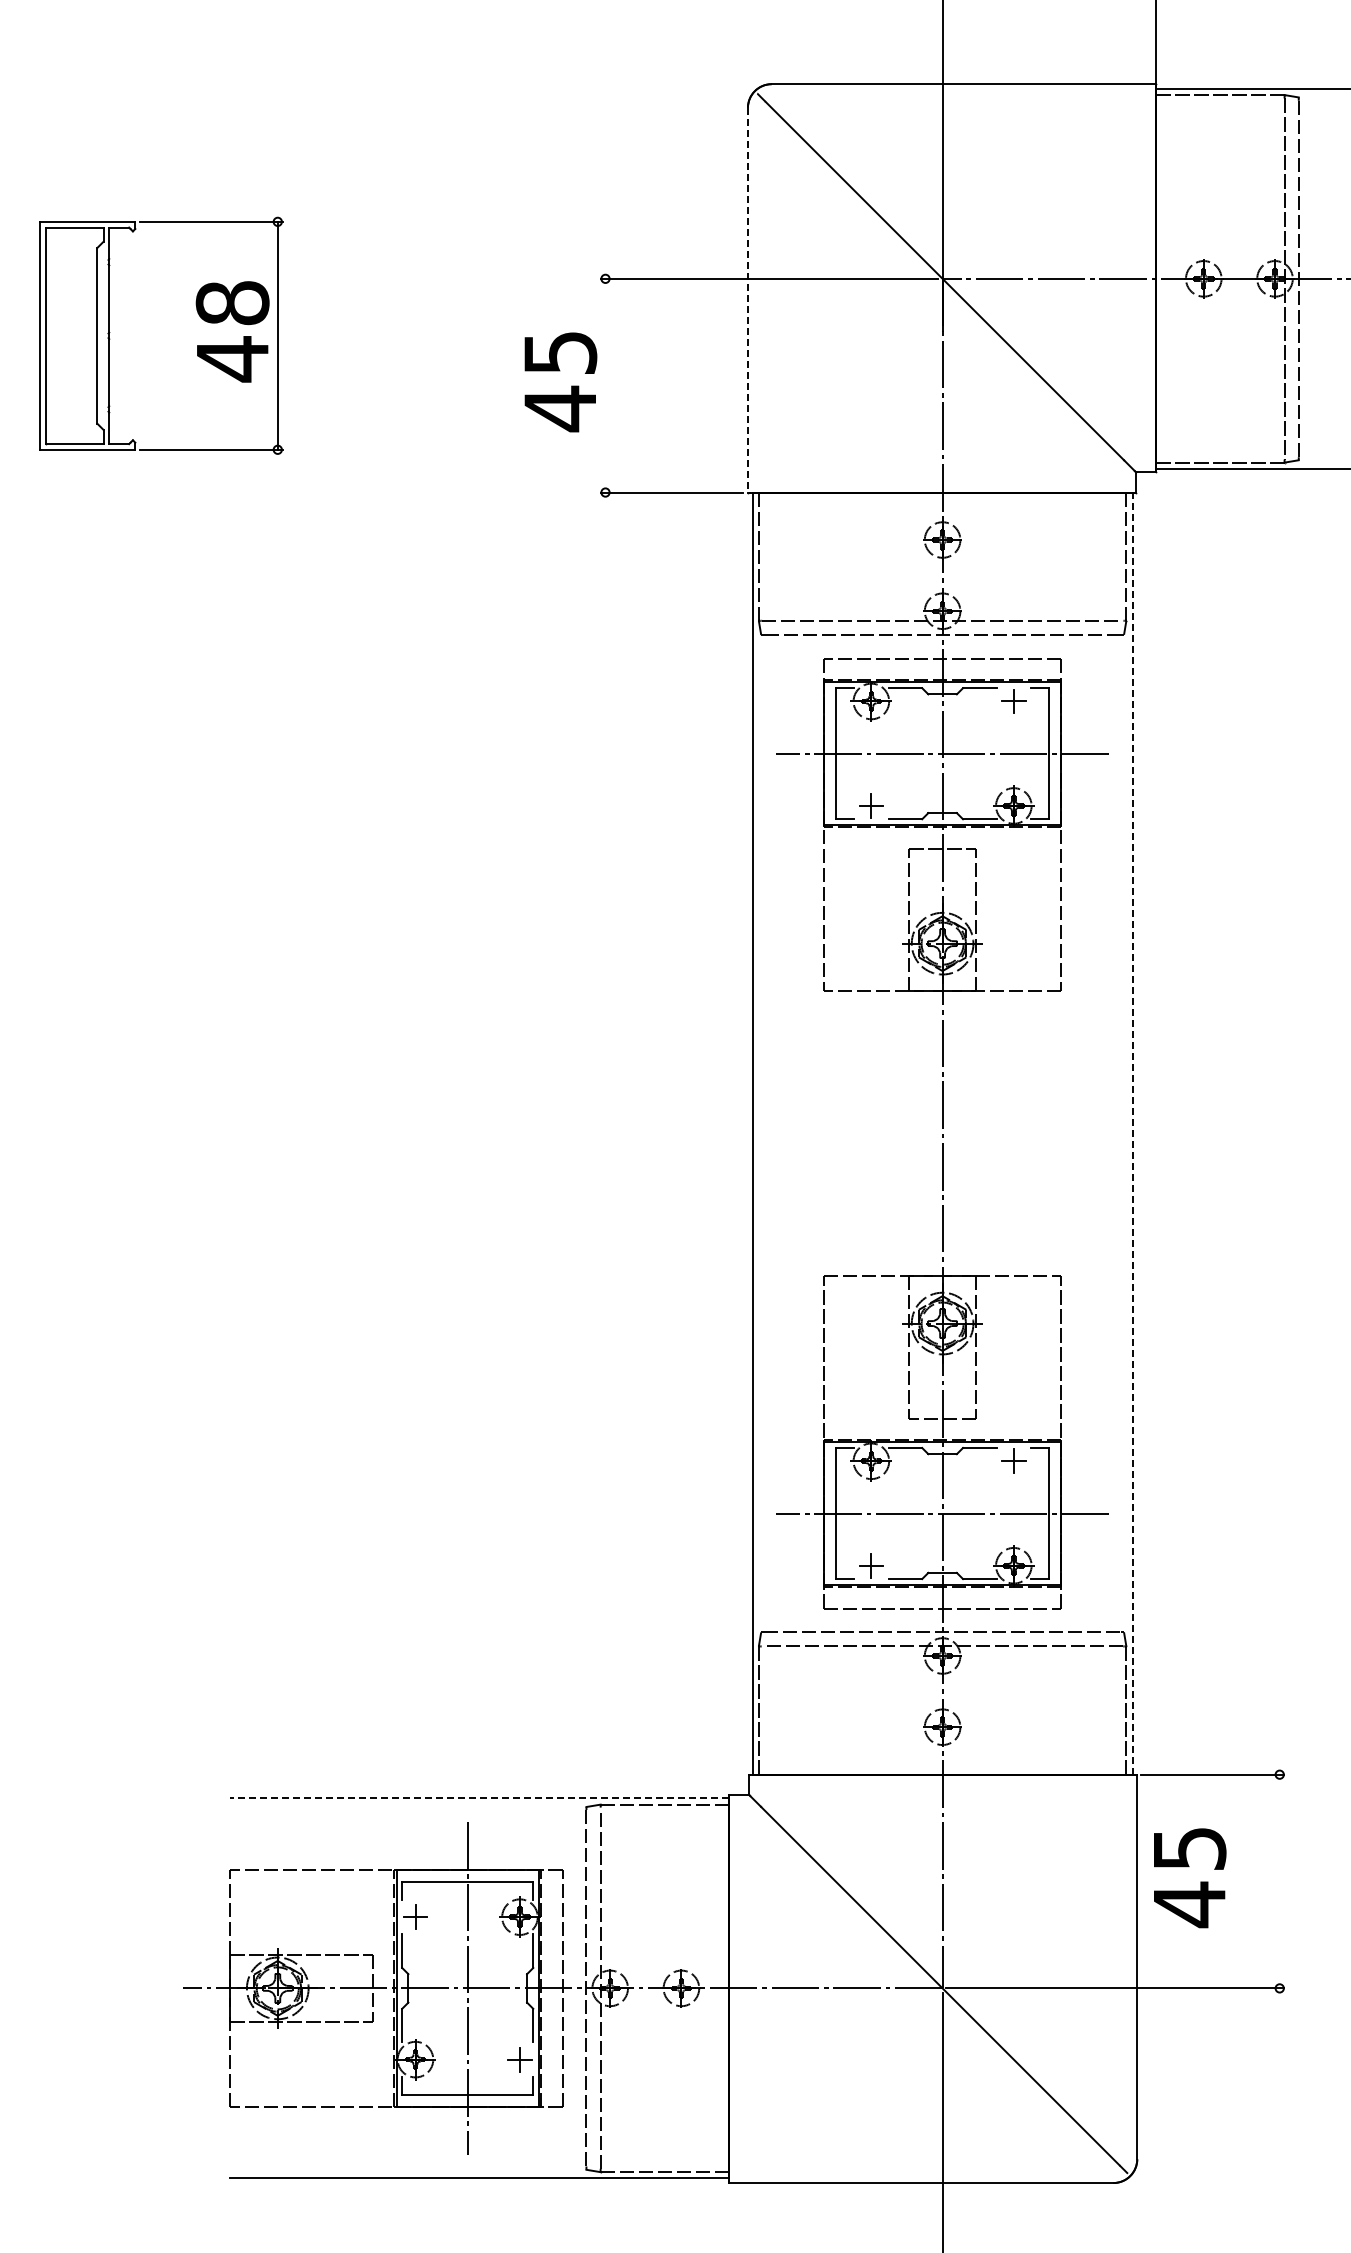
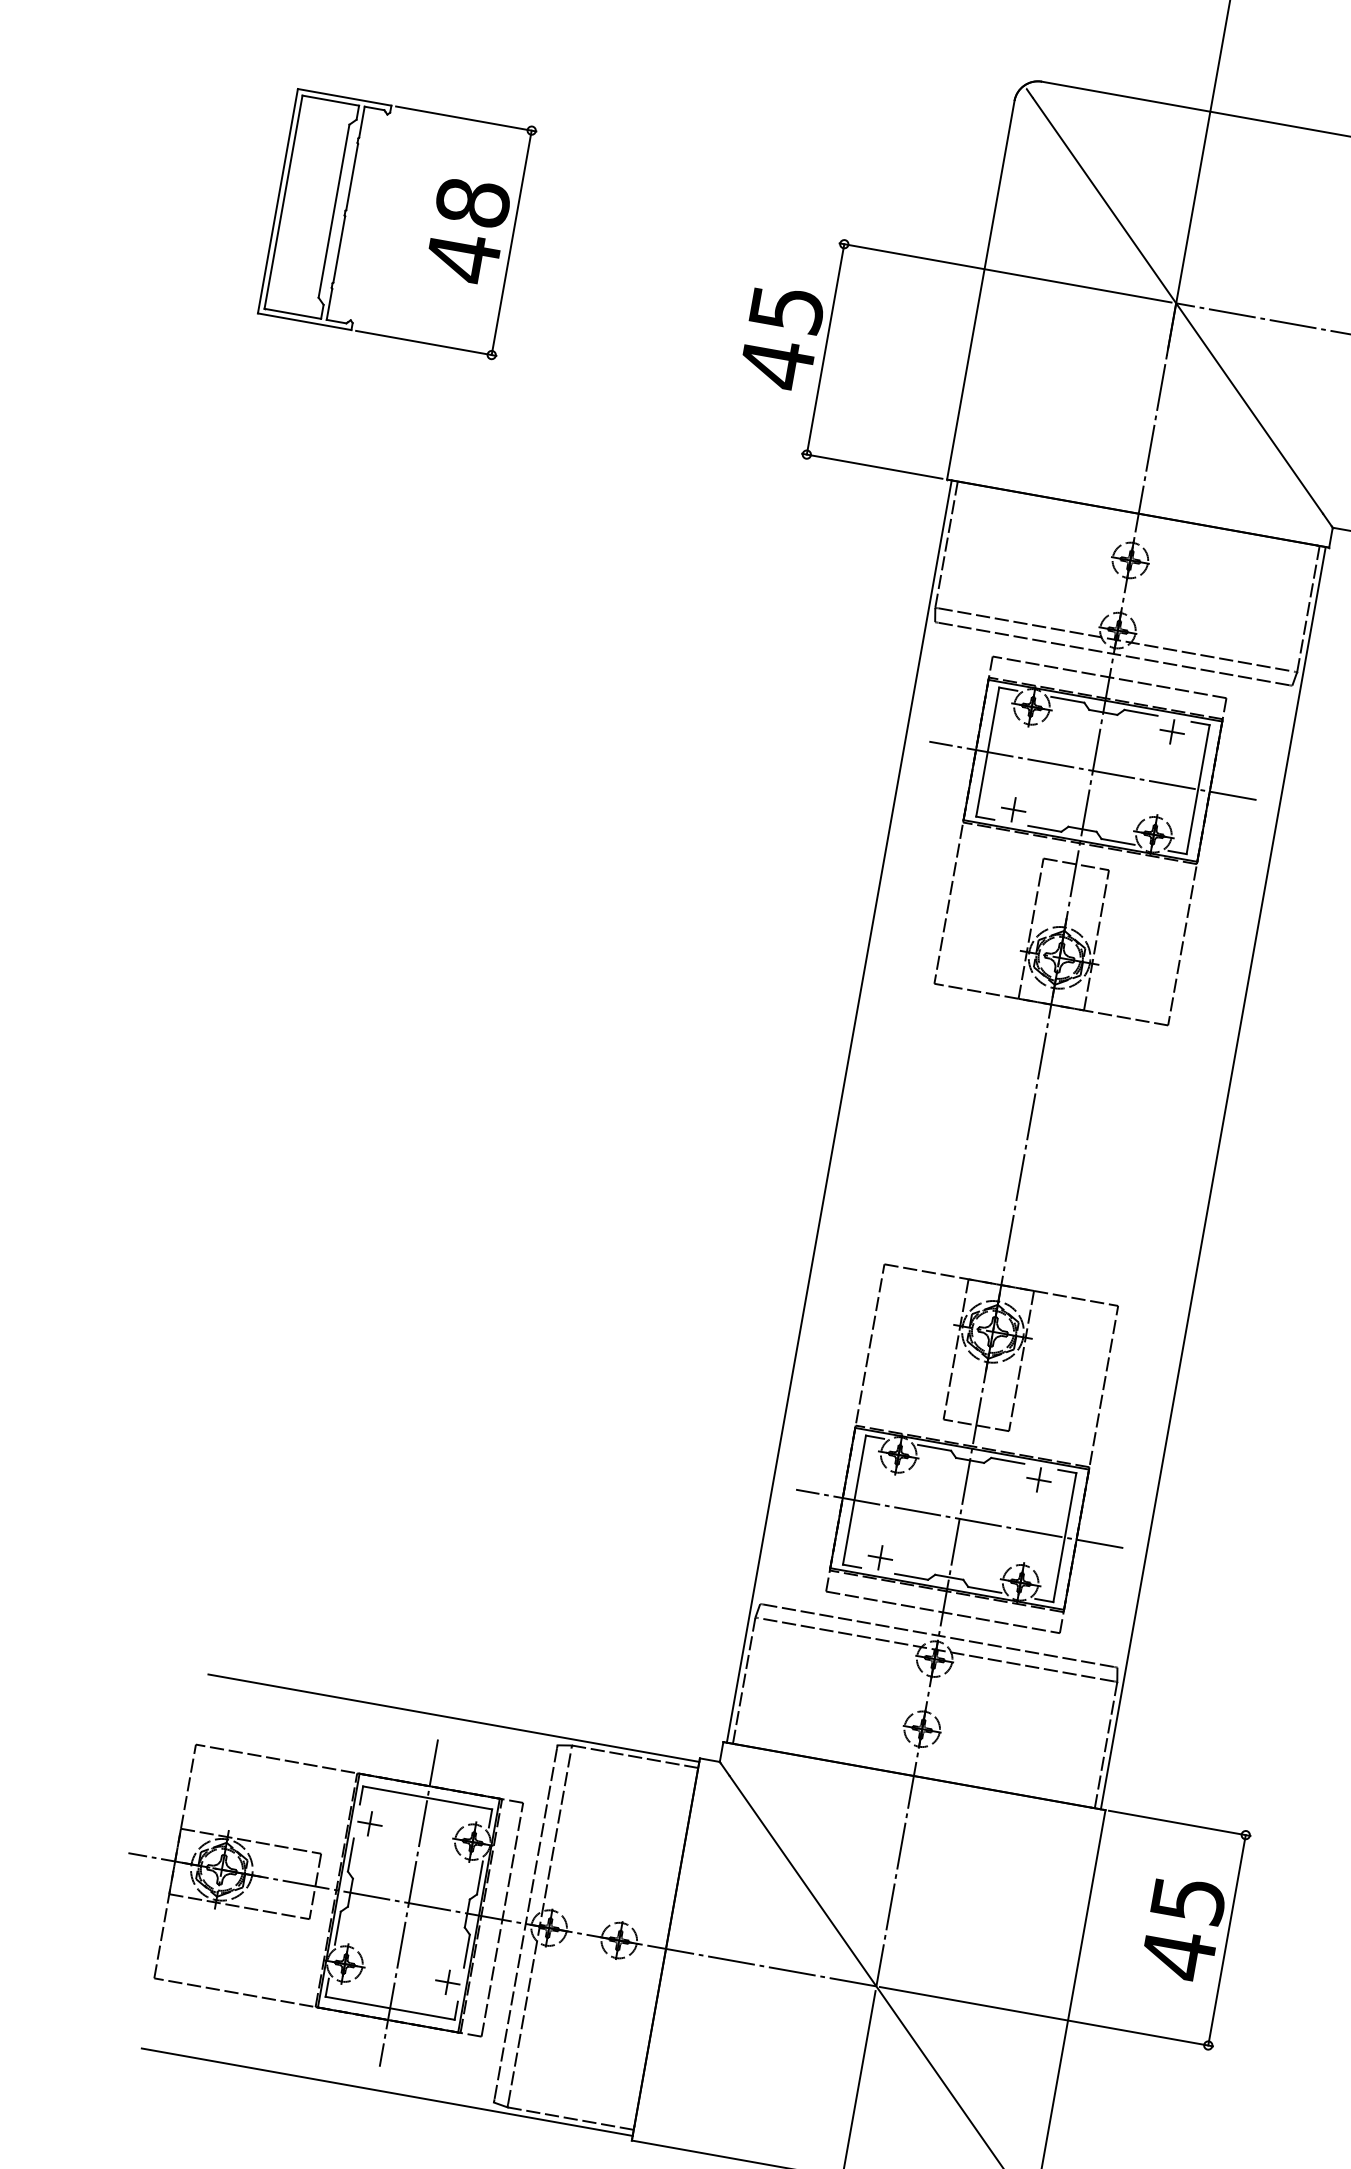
line: (747, 300) -> (980, 290), dashed -> solid
line: (605, 385) -> (825, 349), added
line: (1132, 1133) -> (1213, 1178), dashed -> solid
line: (479, 1798) -> (453, 1718), dashed -> solid
text: (1190, 1878) -> (1184, 1929), moved
line: (1279, 1881) -> (1226, 1940), added

